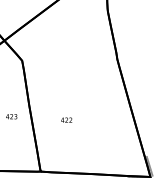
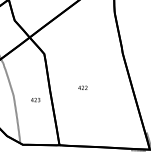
text: (66, 119) -> (82, 87), moved

